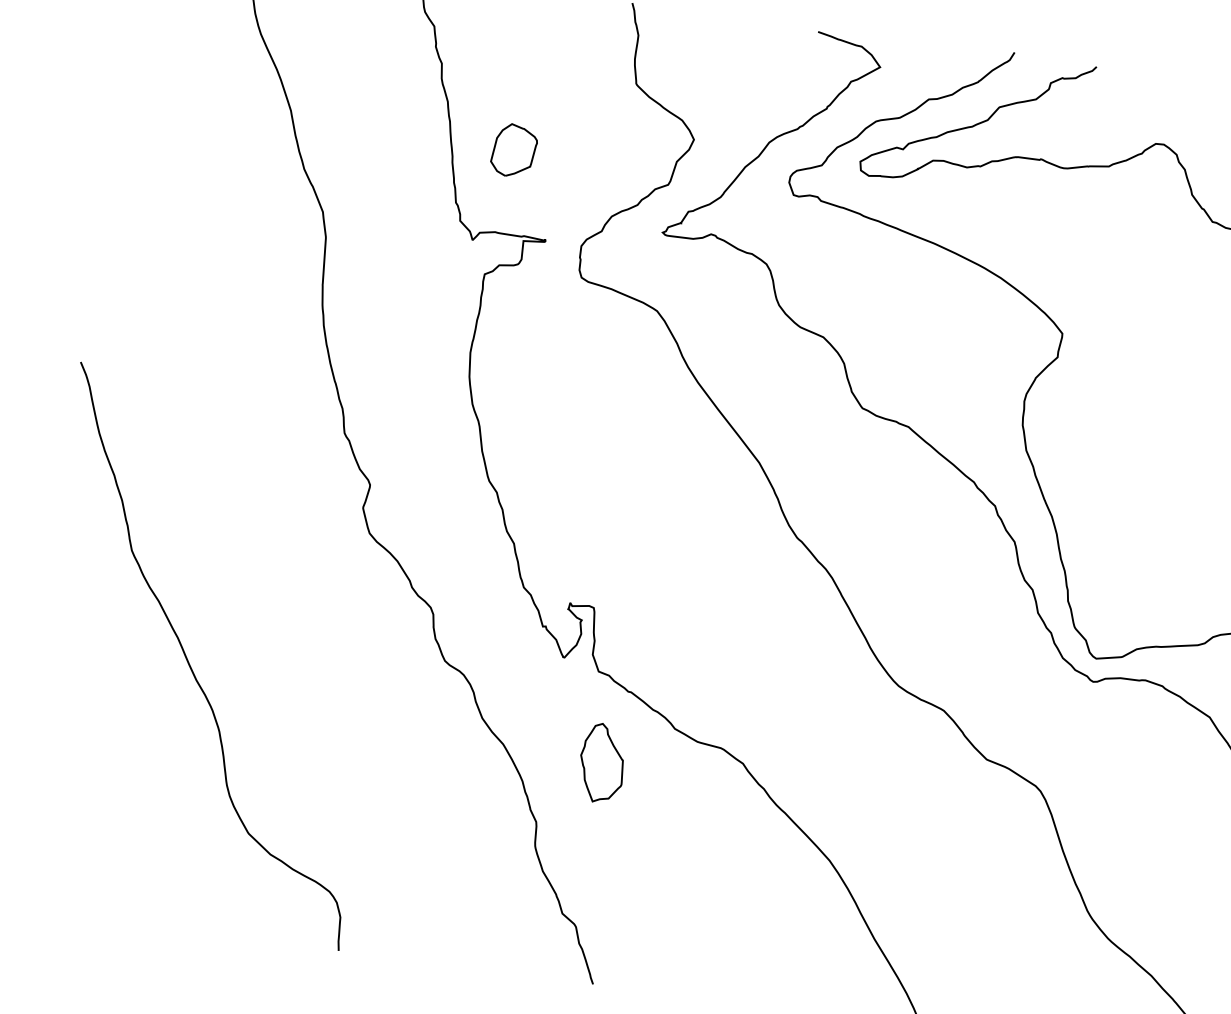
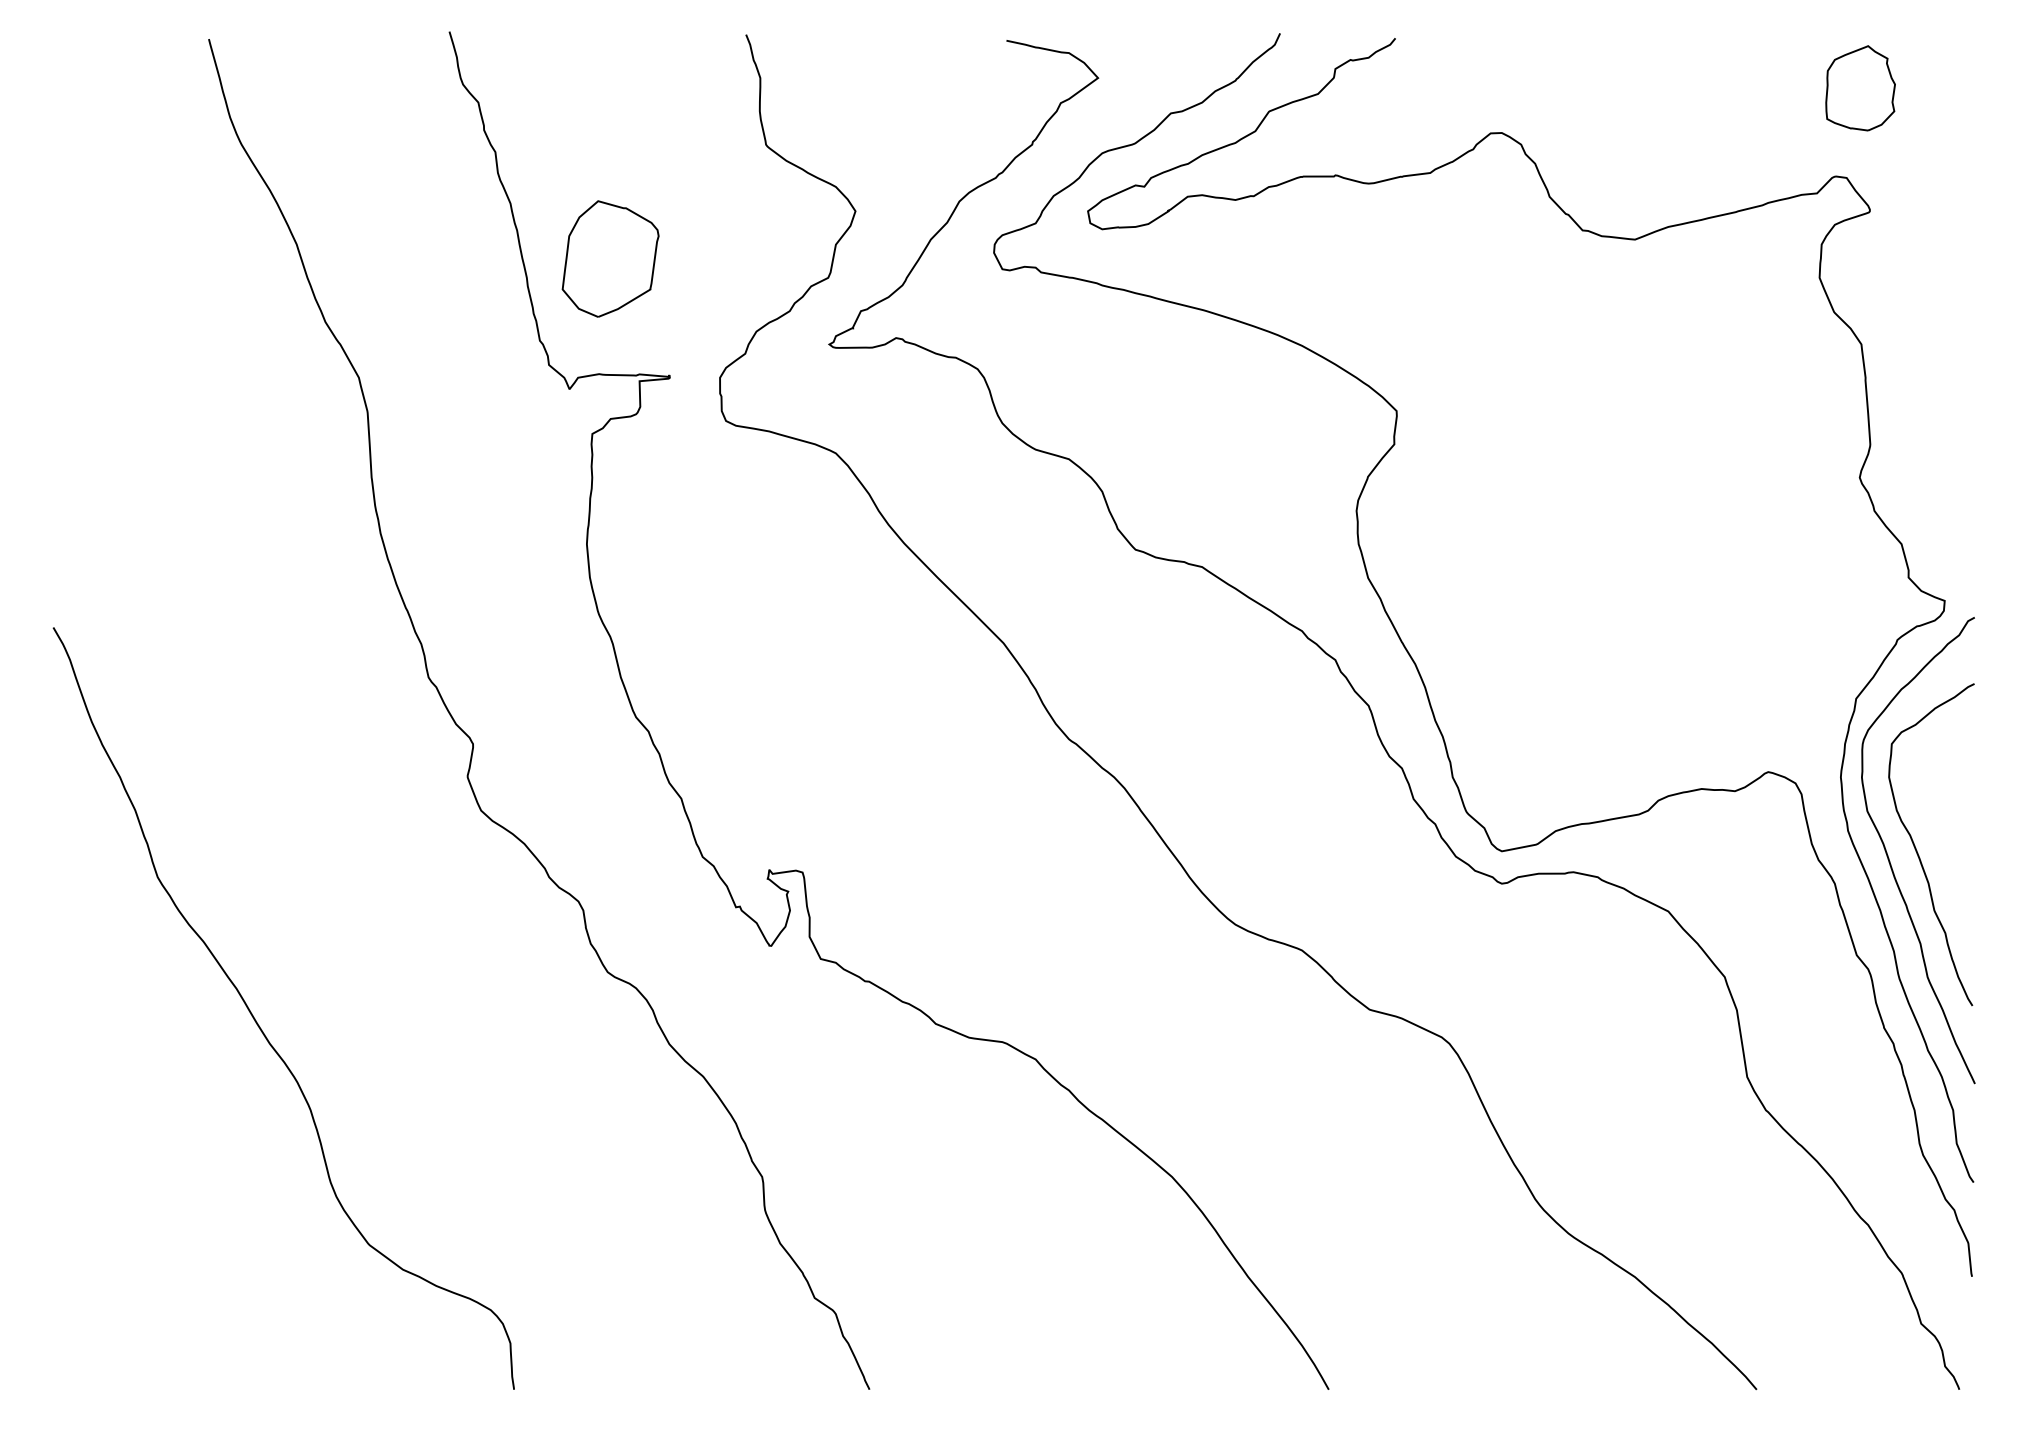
part: (514, 150) -> (610, 258), size x1.6
part: (602, 763) -> (842, 1084), removed

